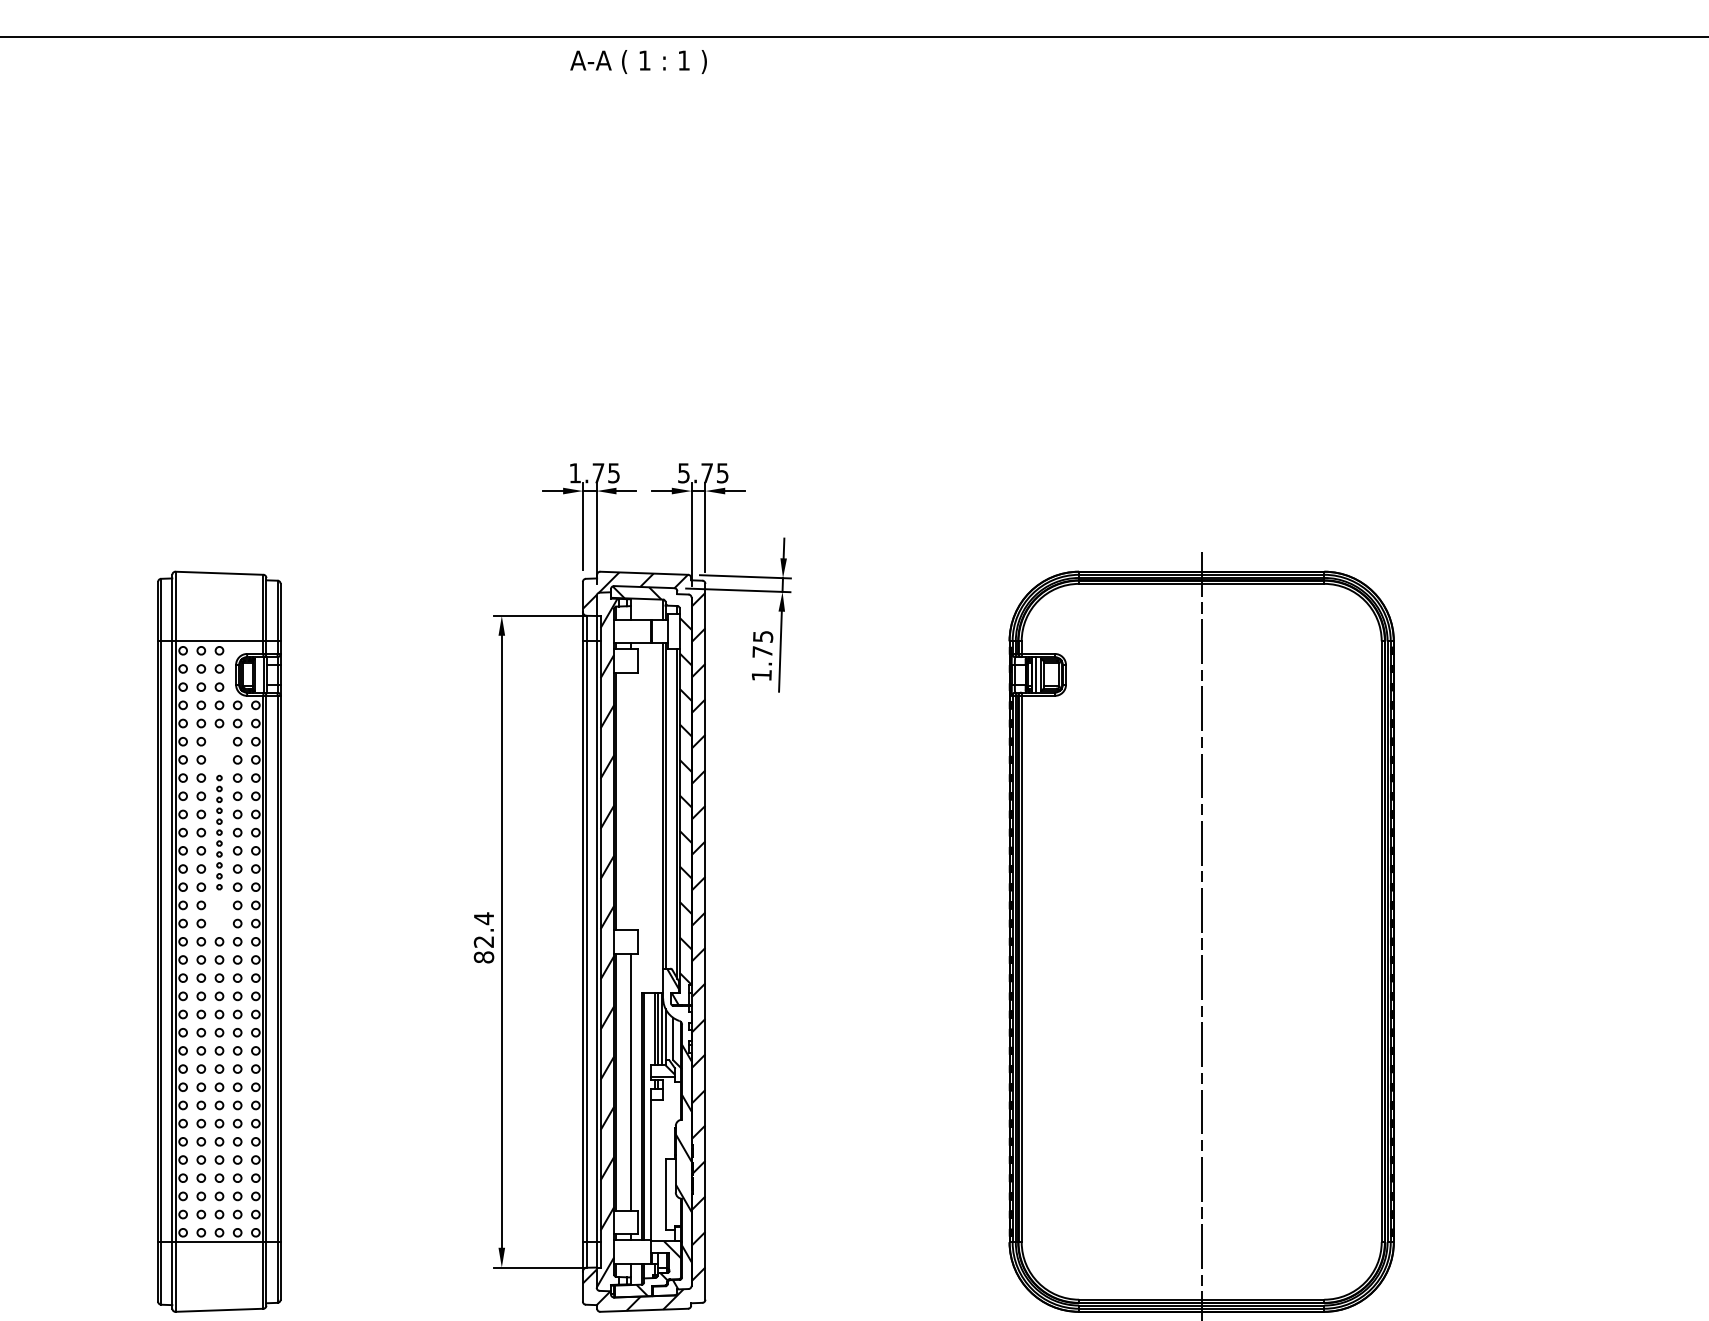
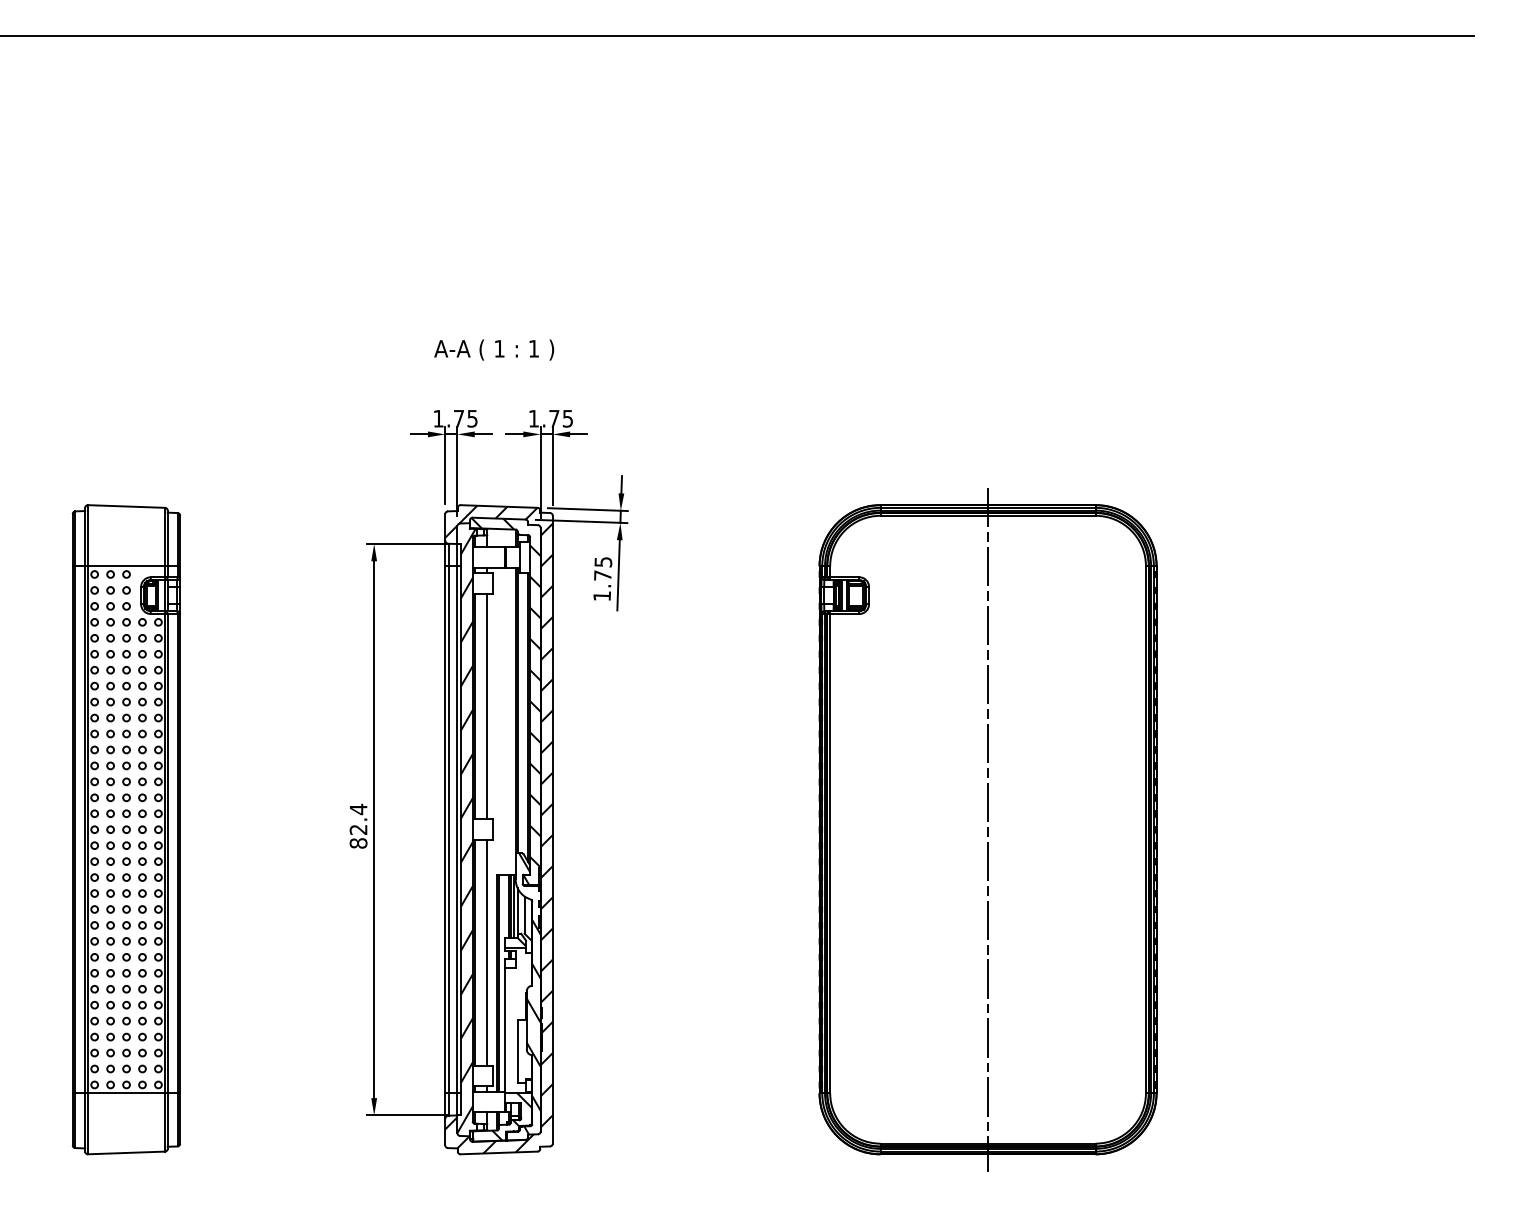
text: (638, 61) -> (494, 349), moved
text: (683, 472) -> (533, 418), 5.75 -> 1.75
line: (631, 801) -> (487, 706), added
part: (219, 832) -> (126, 733), size x1.67

